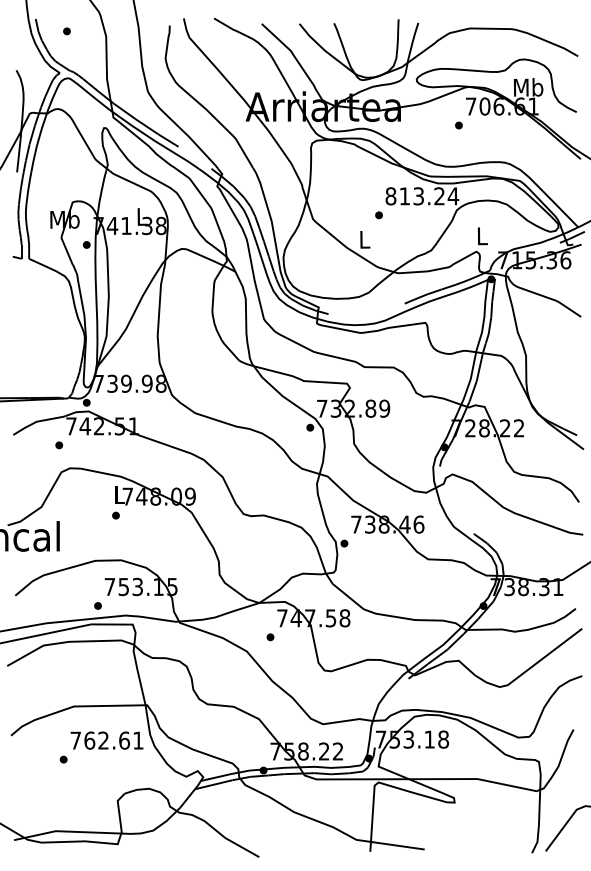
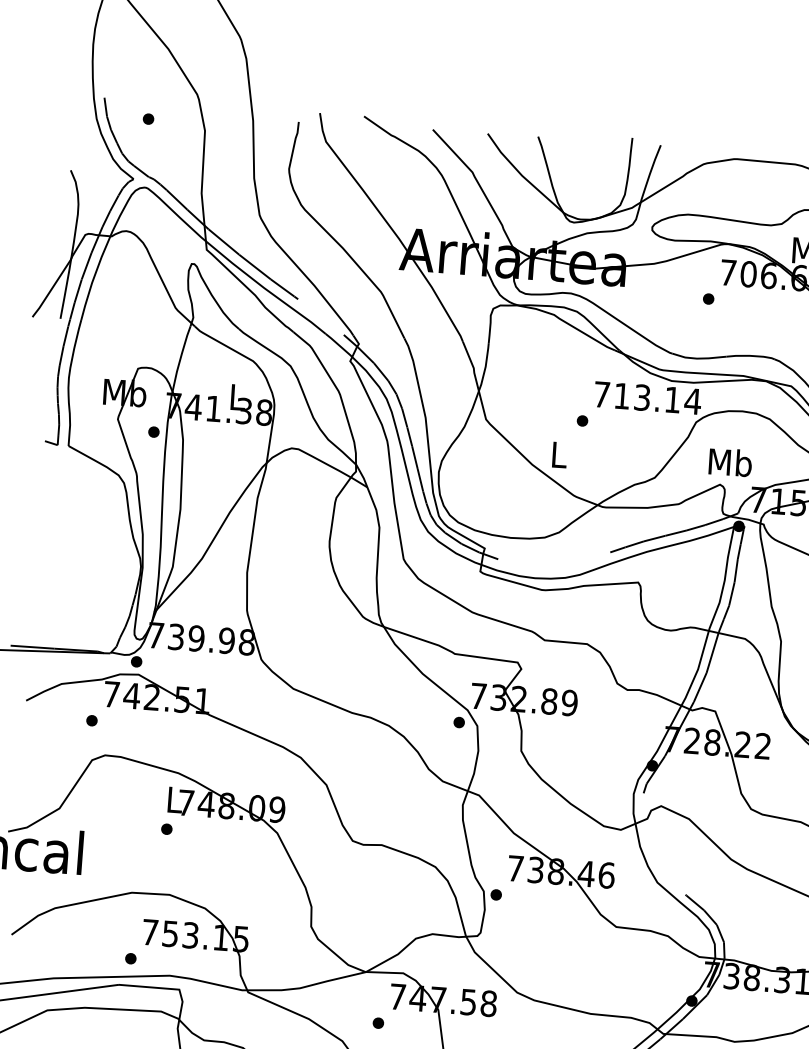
text: (414, 196) -> (636, 397), 813.24 -> 713.14
text: (481, 235) -> (729, 461), L -> Mb

